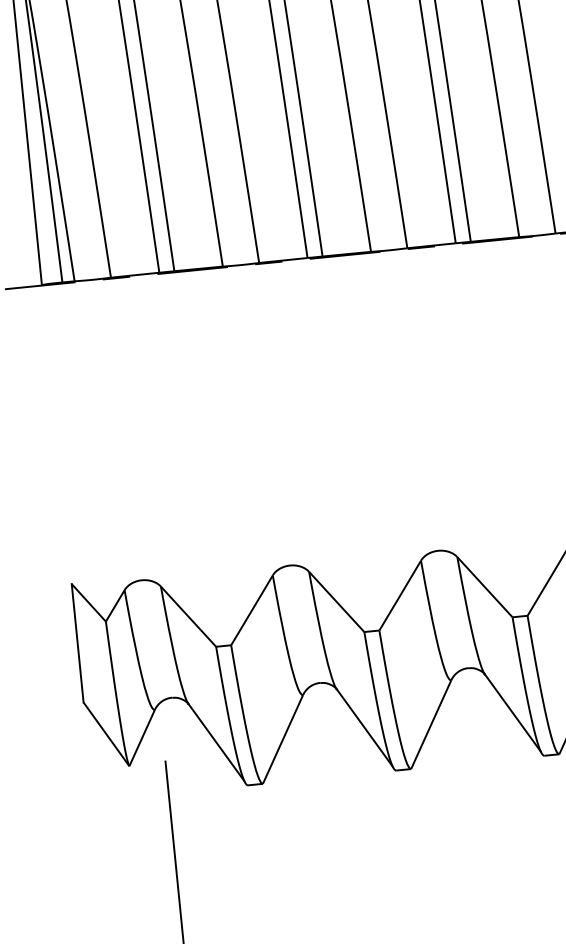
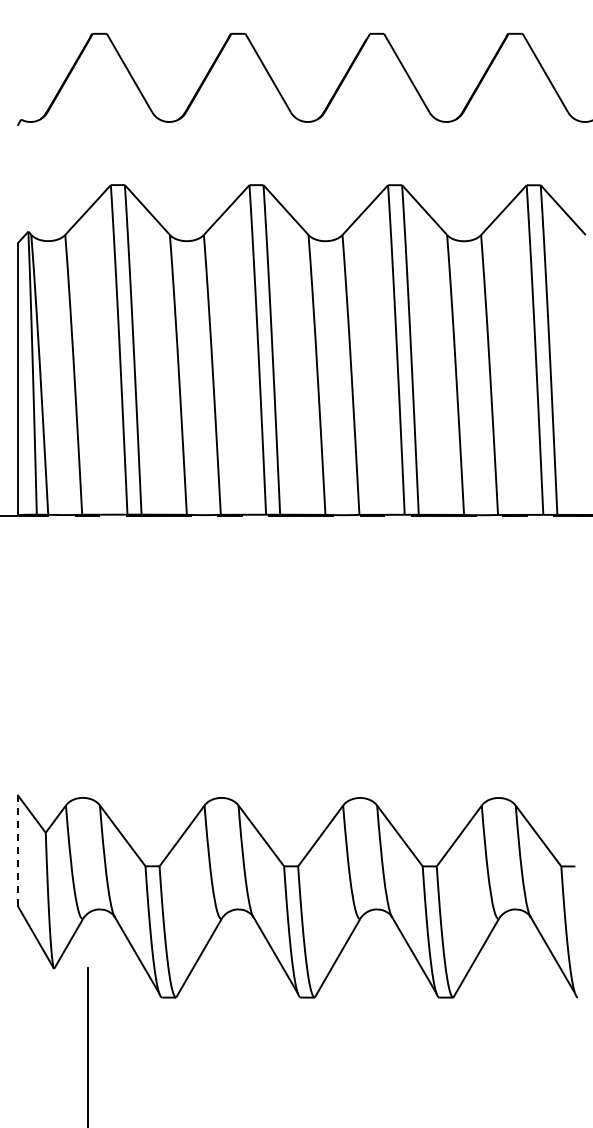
line: (77, 643) -> (17, 850), solid -> dashed

